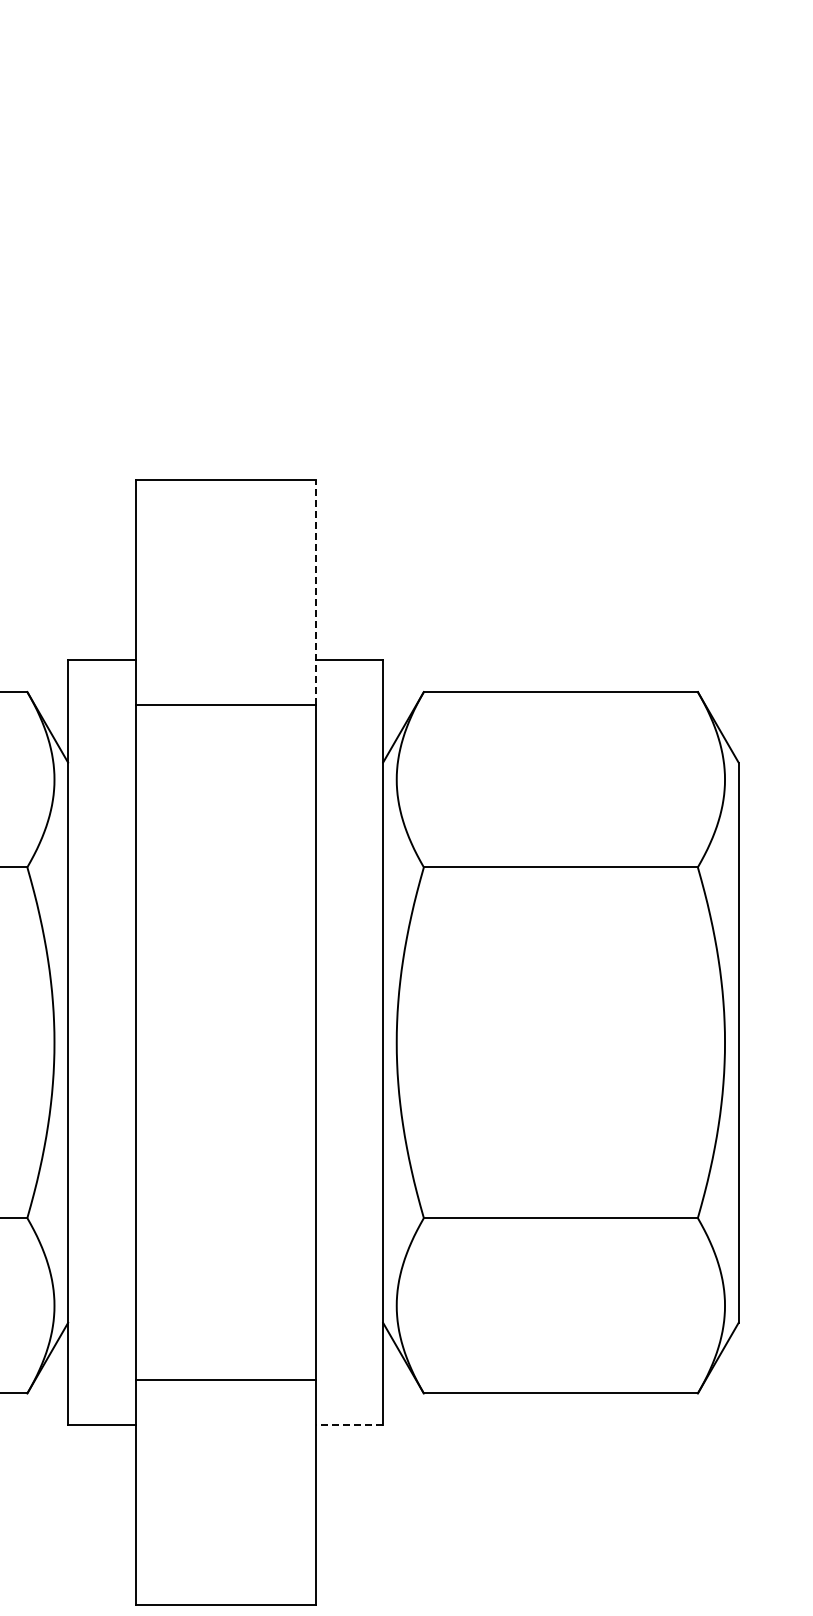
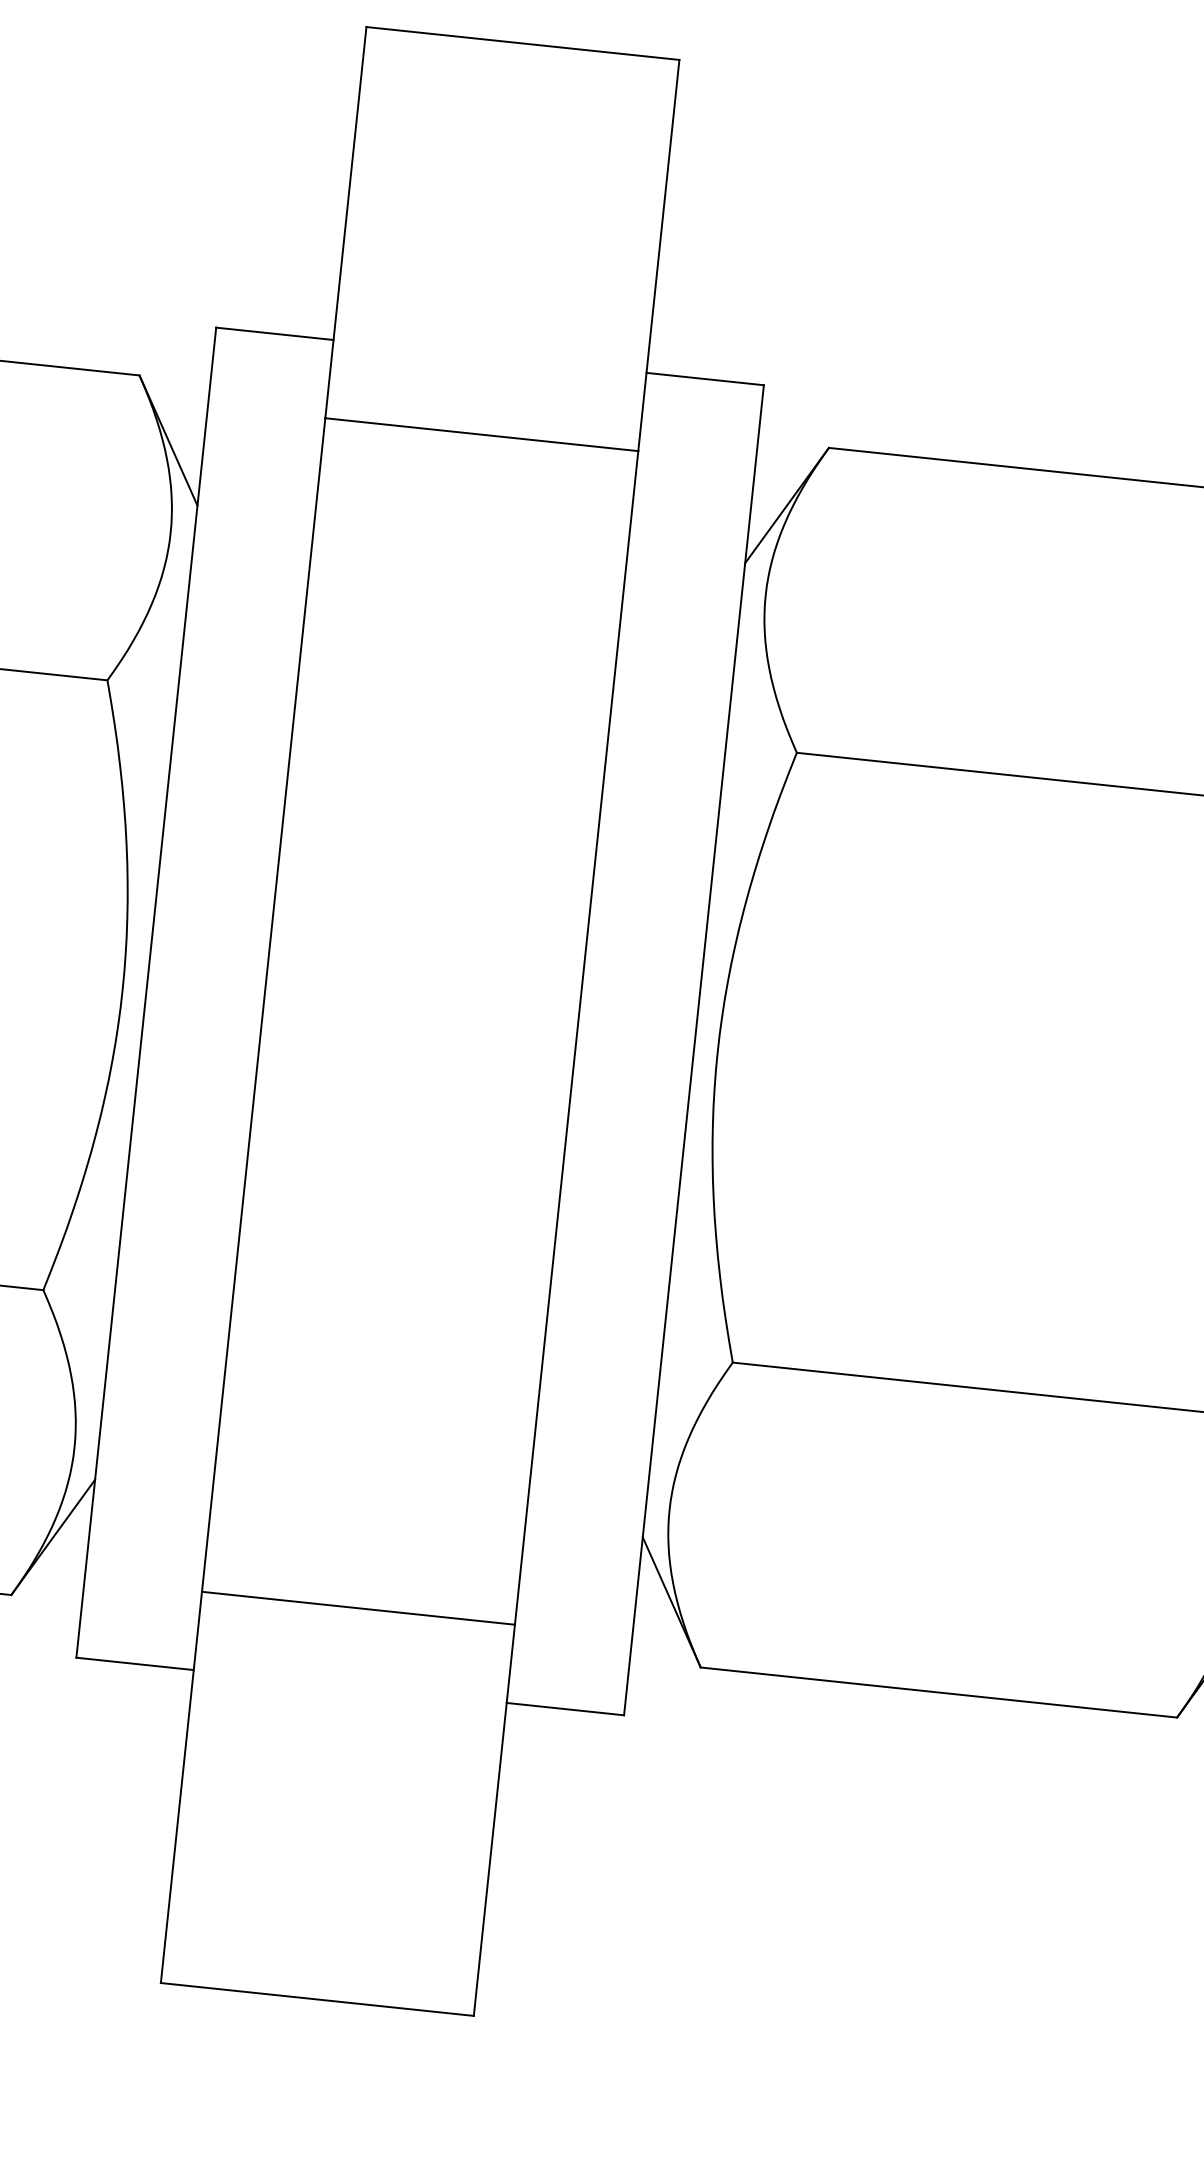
line: (315, 592) -> (658, 255), dashed -> solid
line: (349, 1425) -> (565, 1709), dashed -> solid

